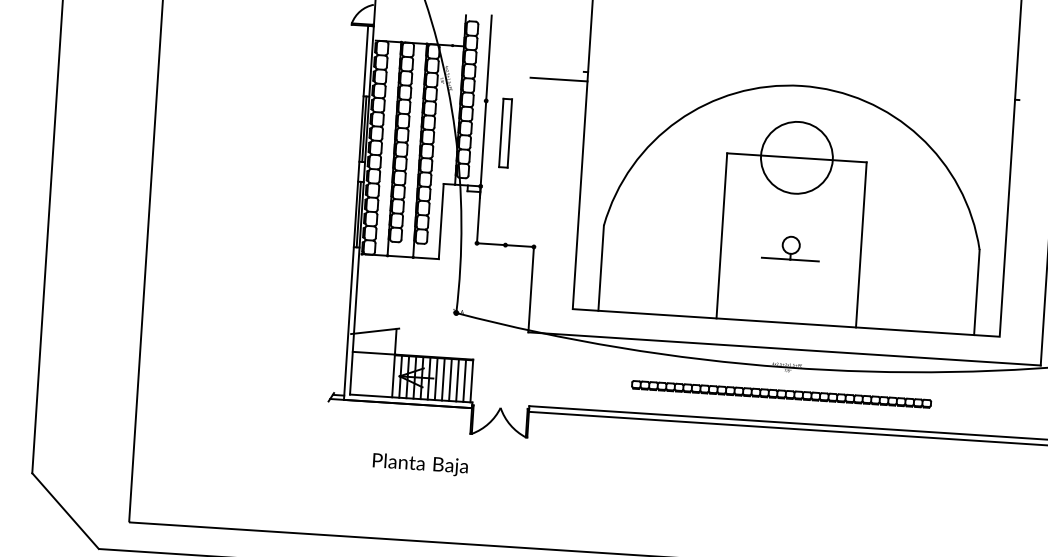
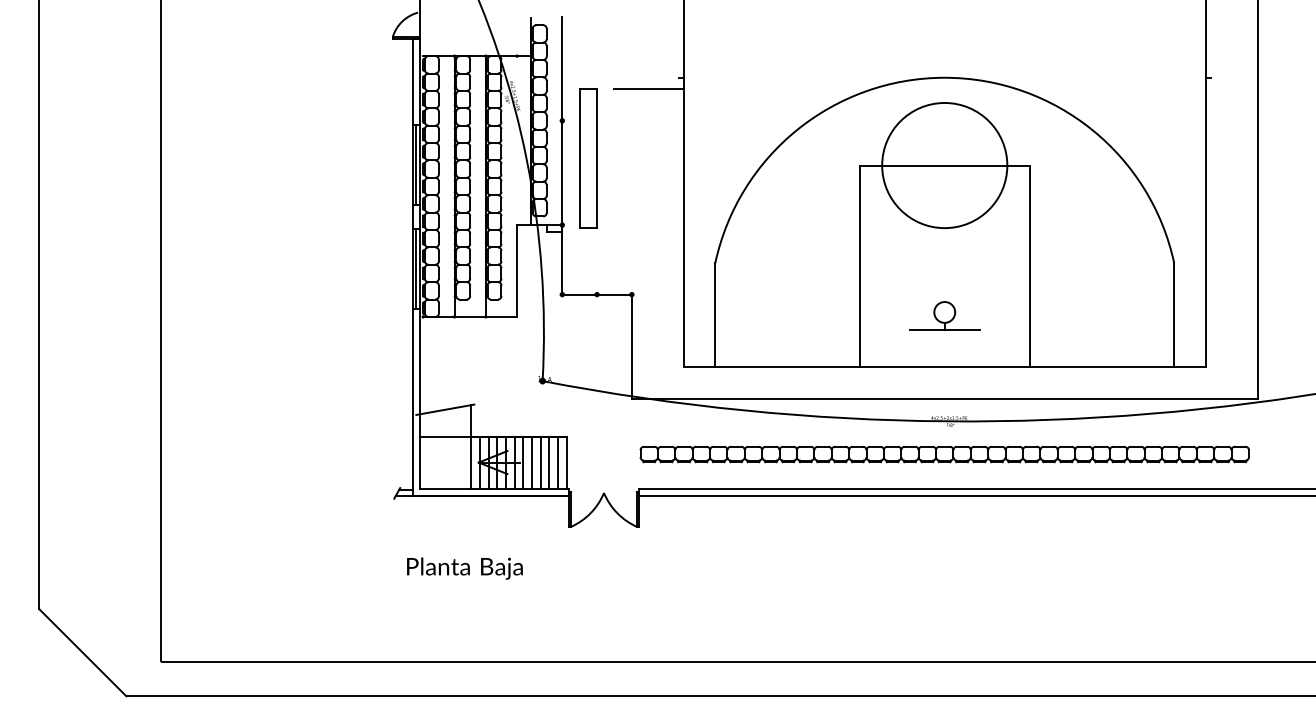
part: (505, 133) -> (588, 158), size x1.67
circle: (796, 157) -> (944, 165), size x1.43
part: (790, 247) -> (944, 315), moved
part: (781, 394) -> (944, 454), size x1.67
text: (420, 464) -> (464, 568), moved

